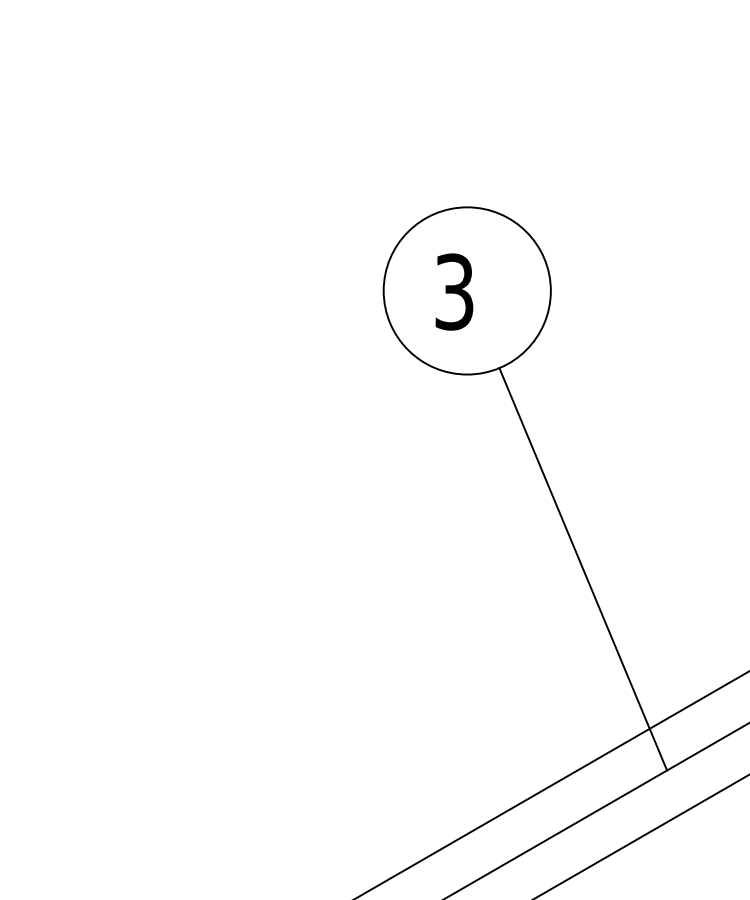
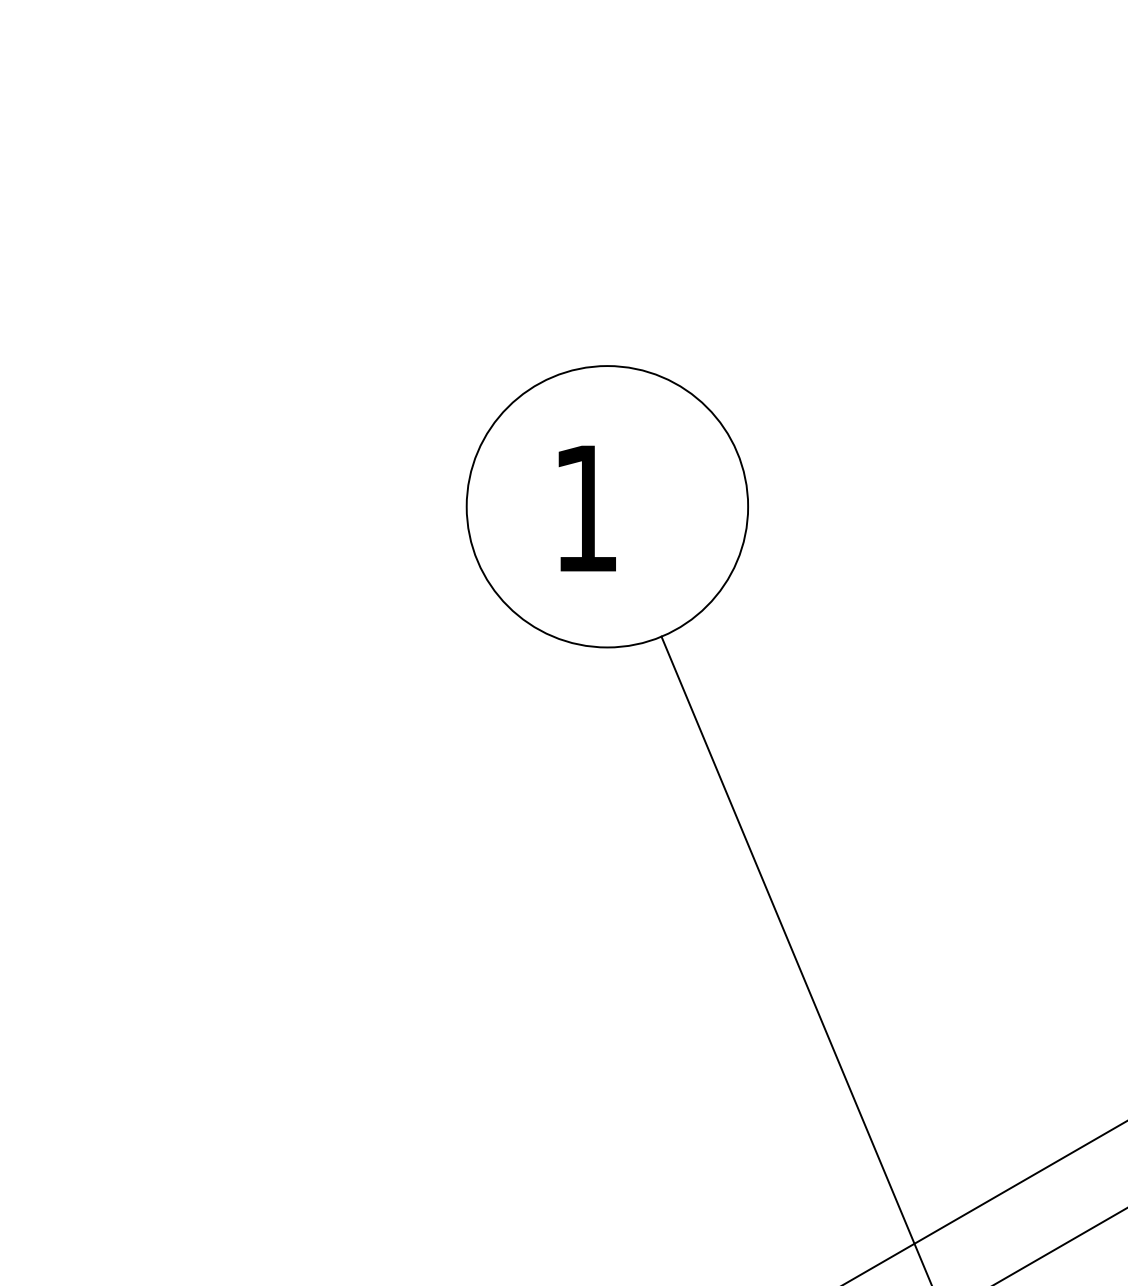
text: (454, 291) -> (585, 507), 3 -> 1

